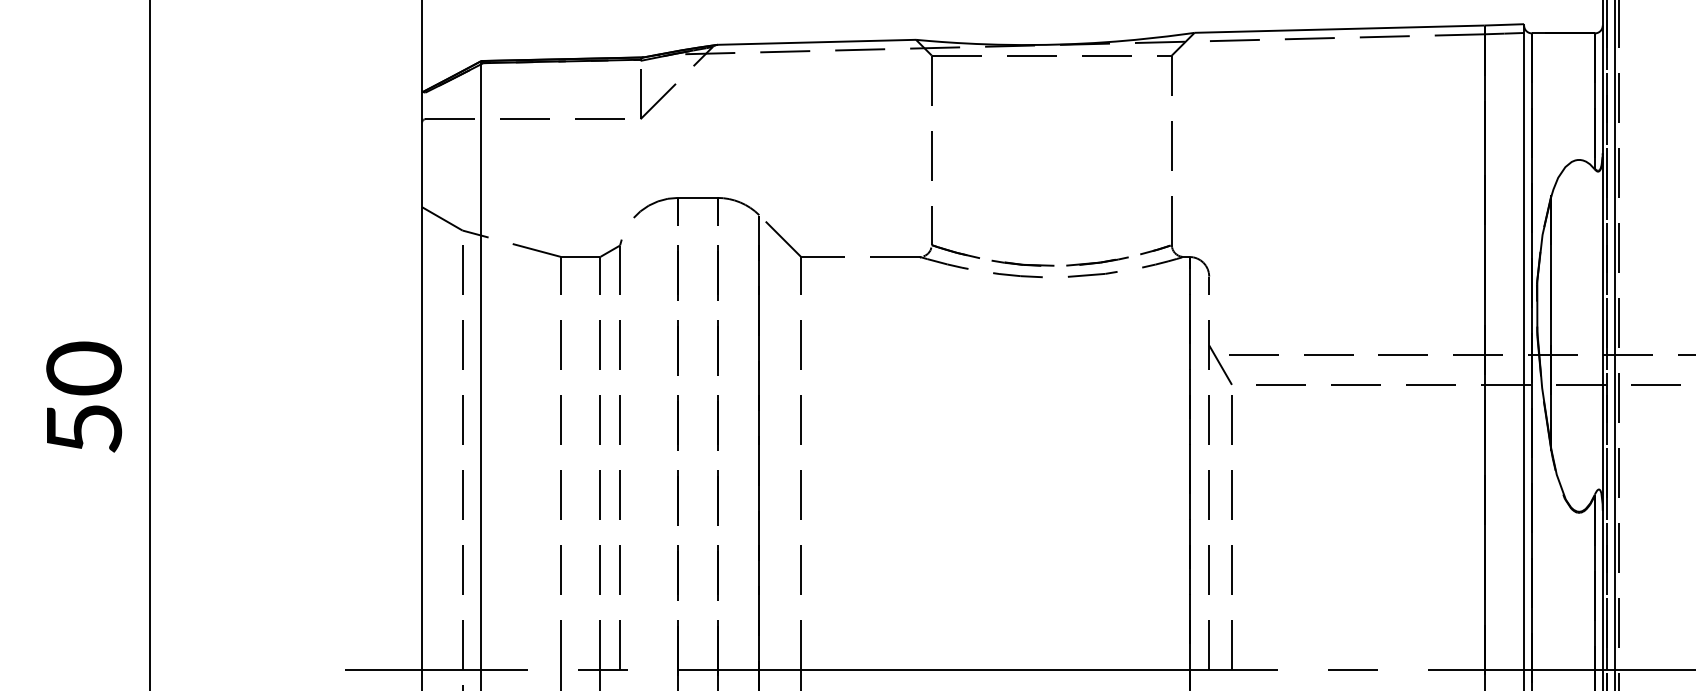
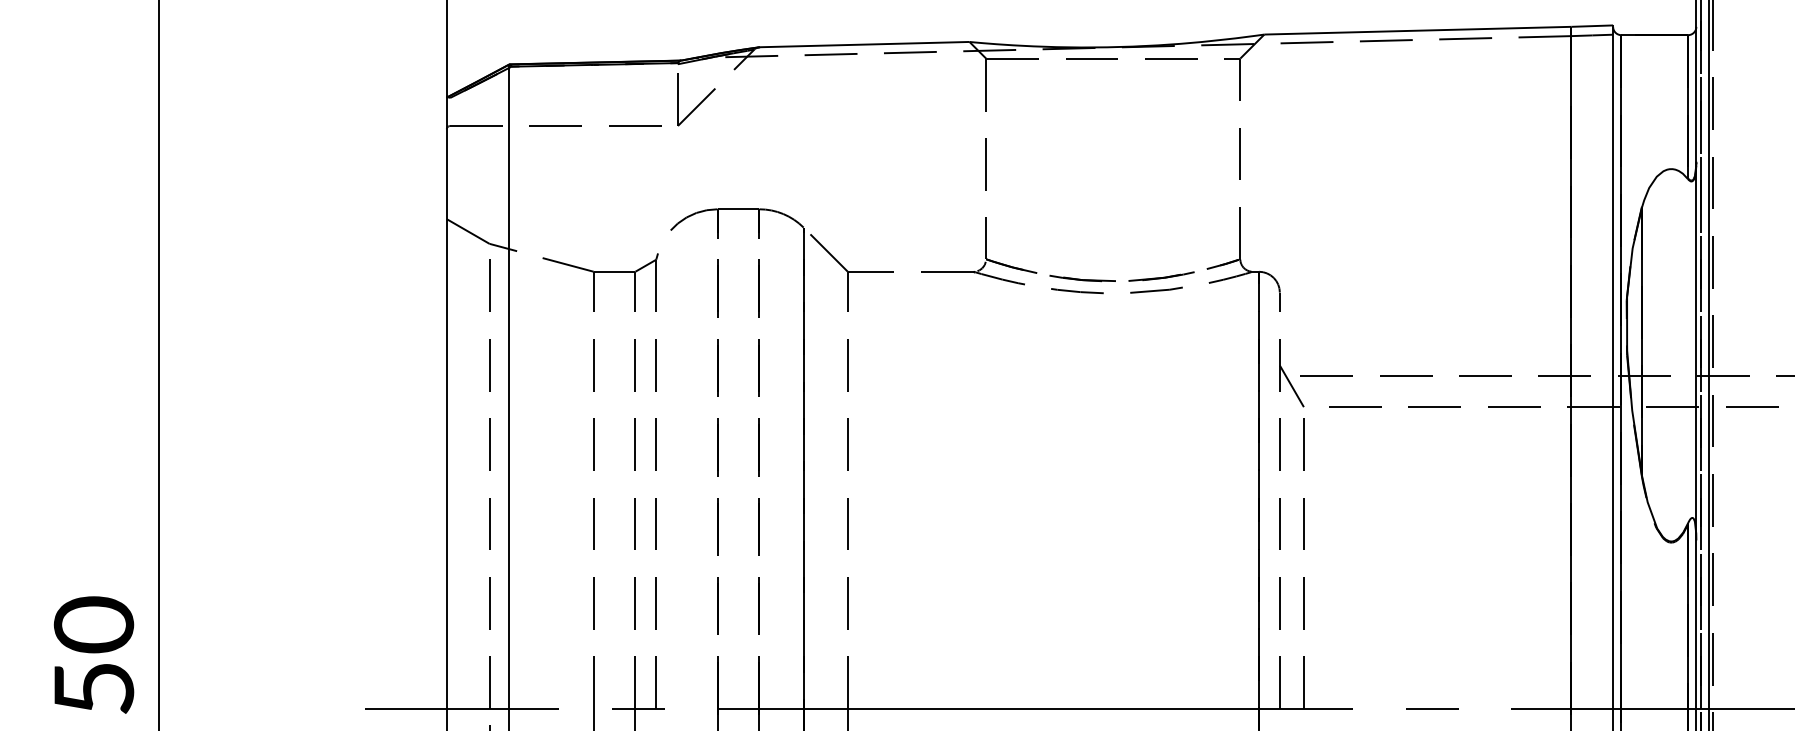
text: (83, 396) -> (93, 654), moved

